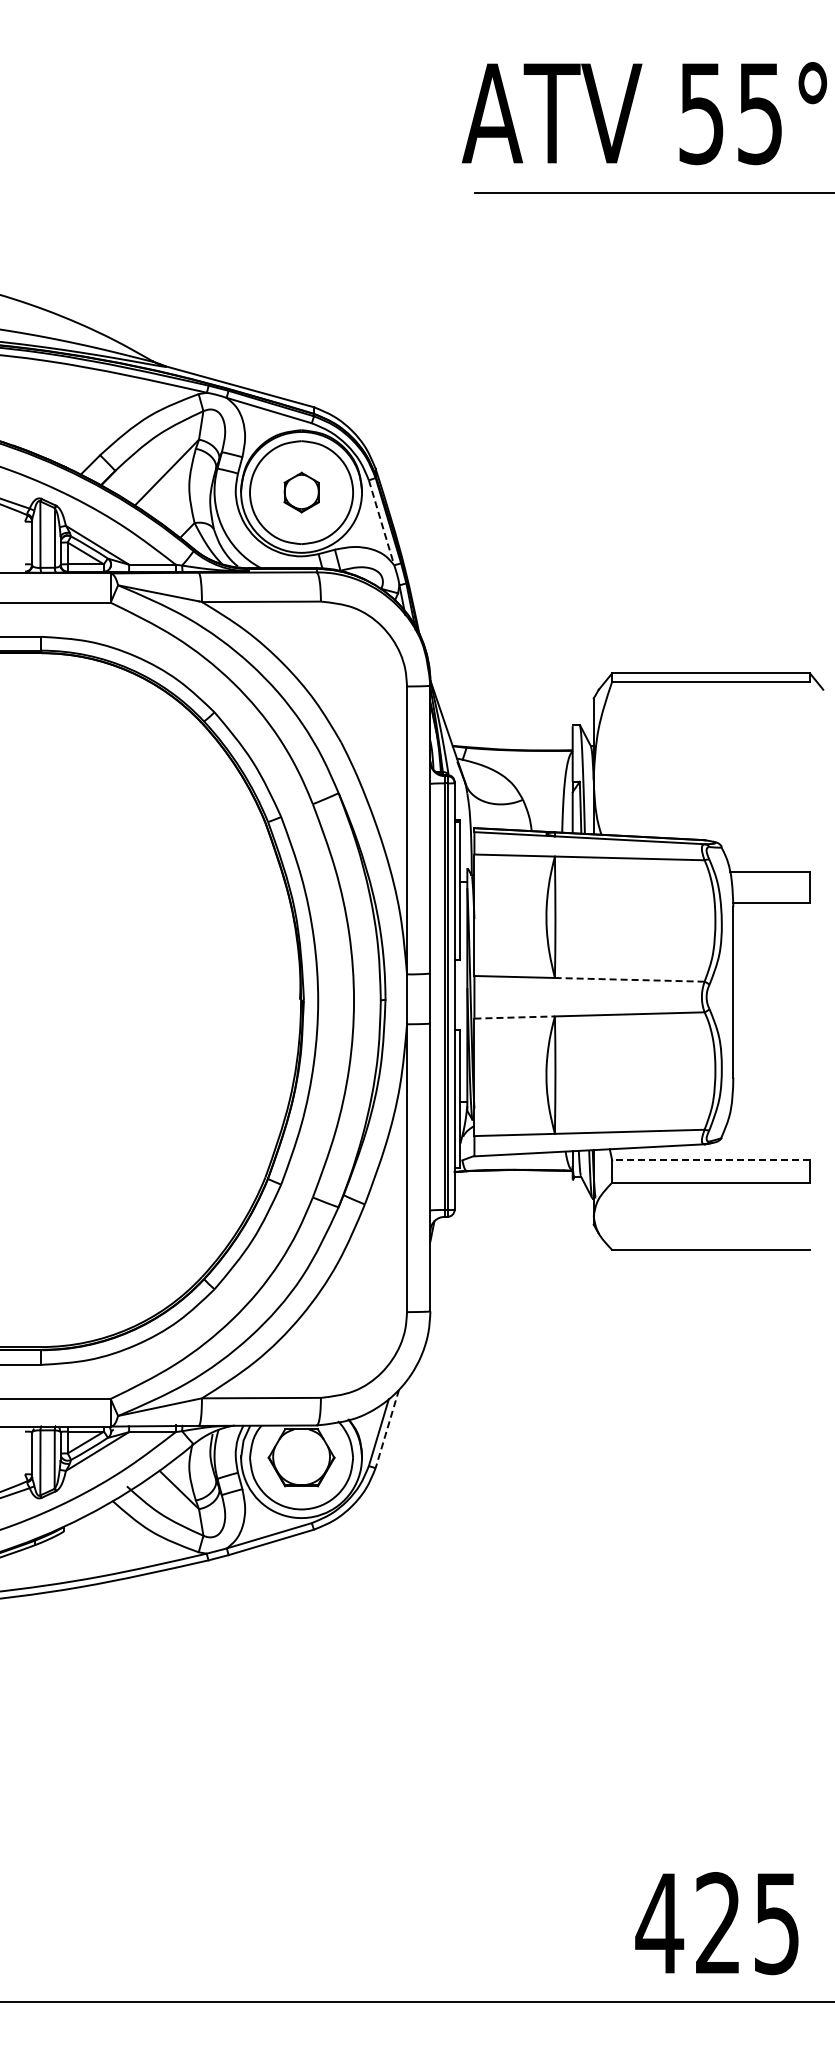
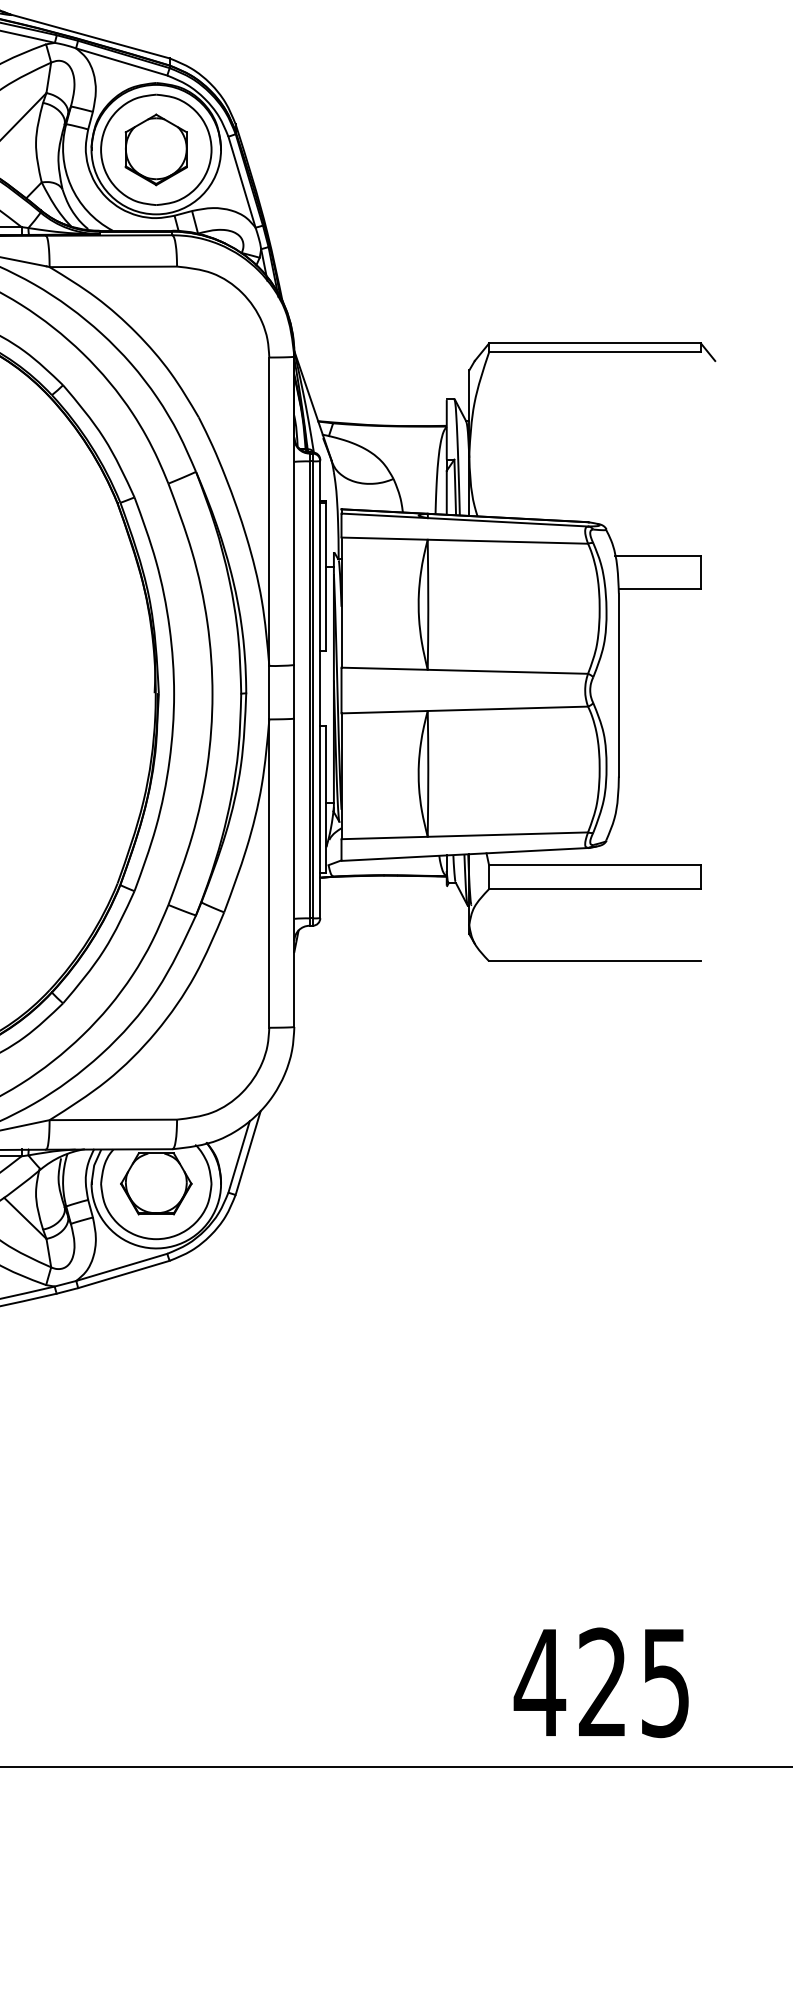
part: (301, 492) -> (156, 149), size x1.67
line: (381, 523) -> (241, 182), dashed -> solid
line: (629, 979) -> (507, 671), dashed -> solid
line: (515, 1017) -> (385, 712), dashed -> solid
line: (711, 1160) -> (595, 865), dashed -> solid
line: (387, 1428) -> (248, 1152), dashed -> solid

